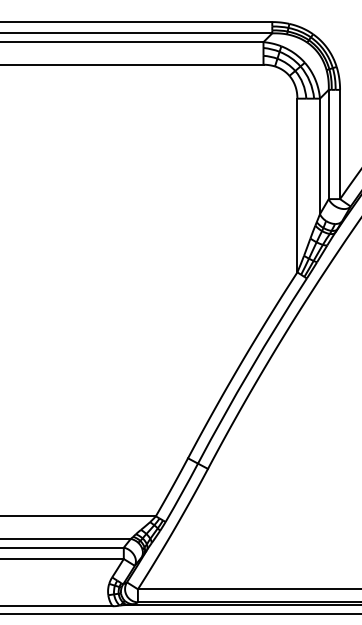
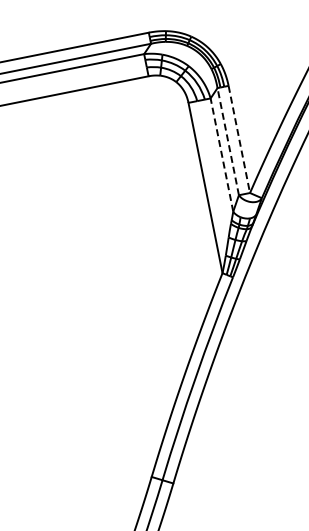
line: (328, 144) -> (227, 141), solid -> dashed
line: (340, 144) -> (239, 139), solid -> dashed
line: (319, 156) -> (221, 155), solid -> dashed

